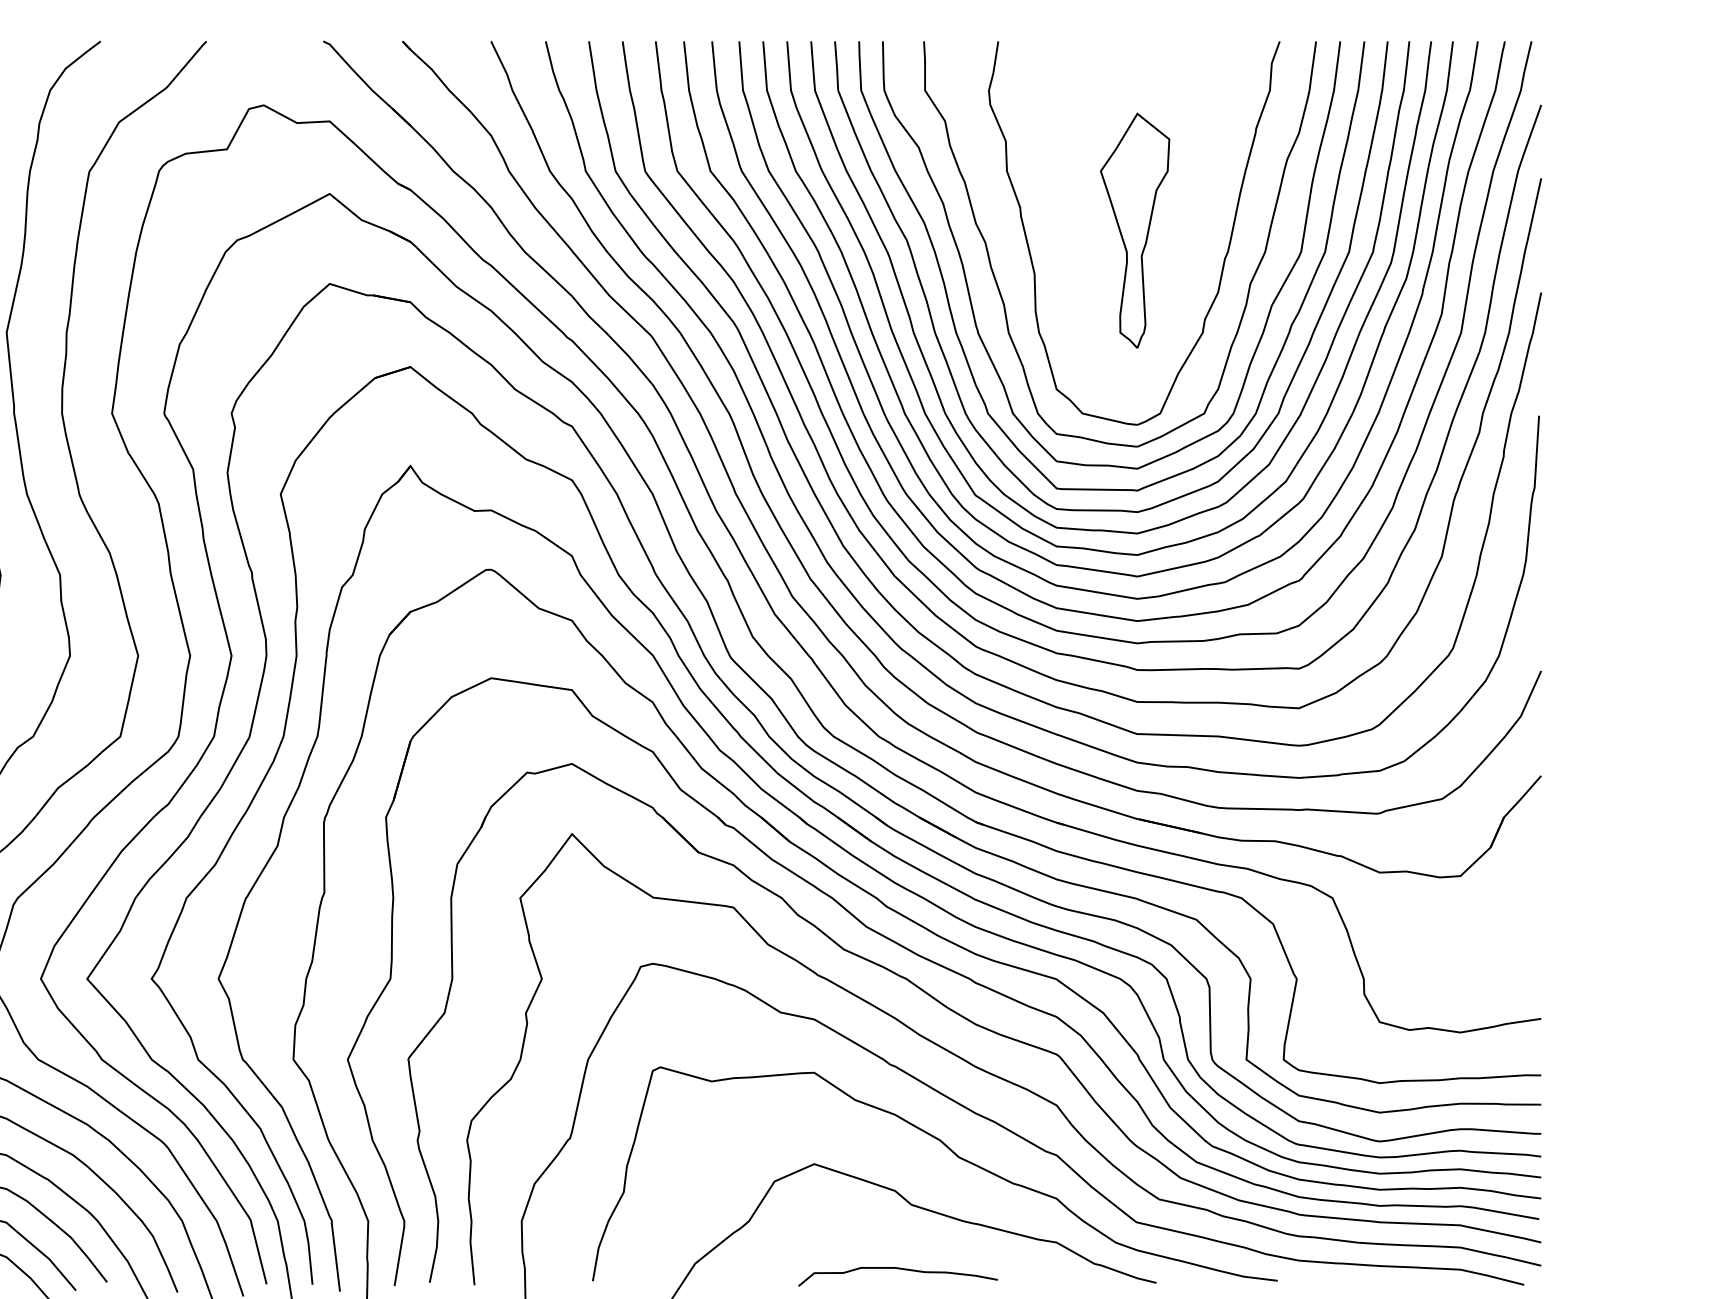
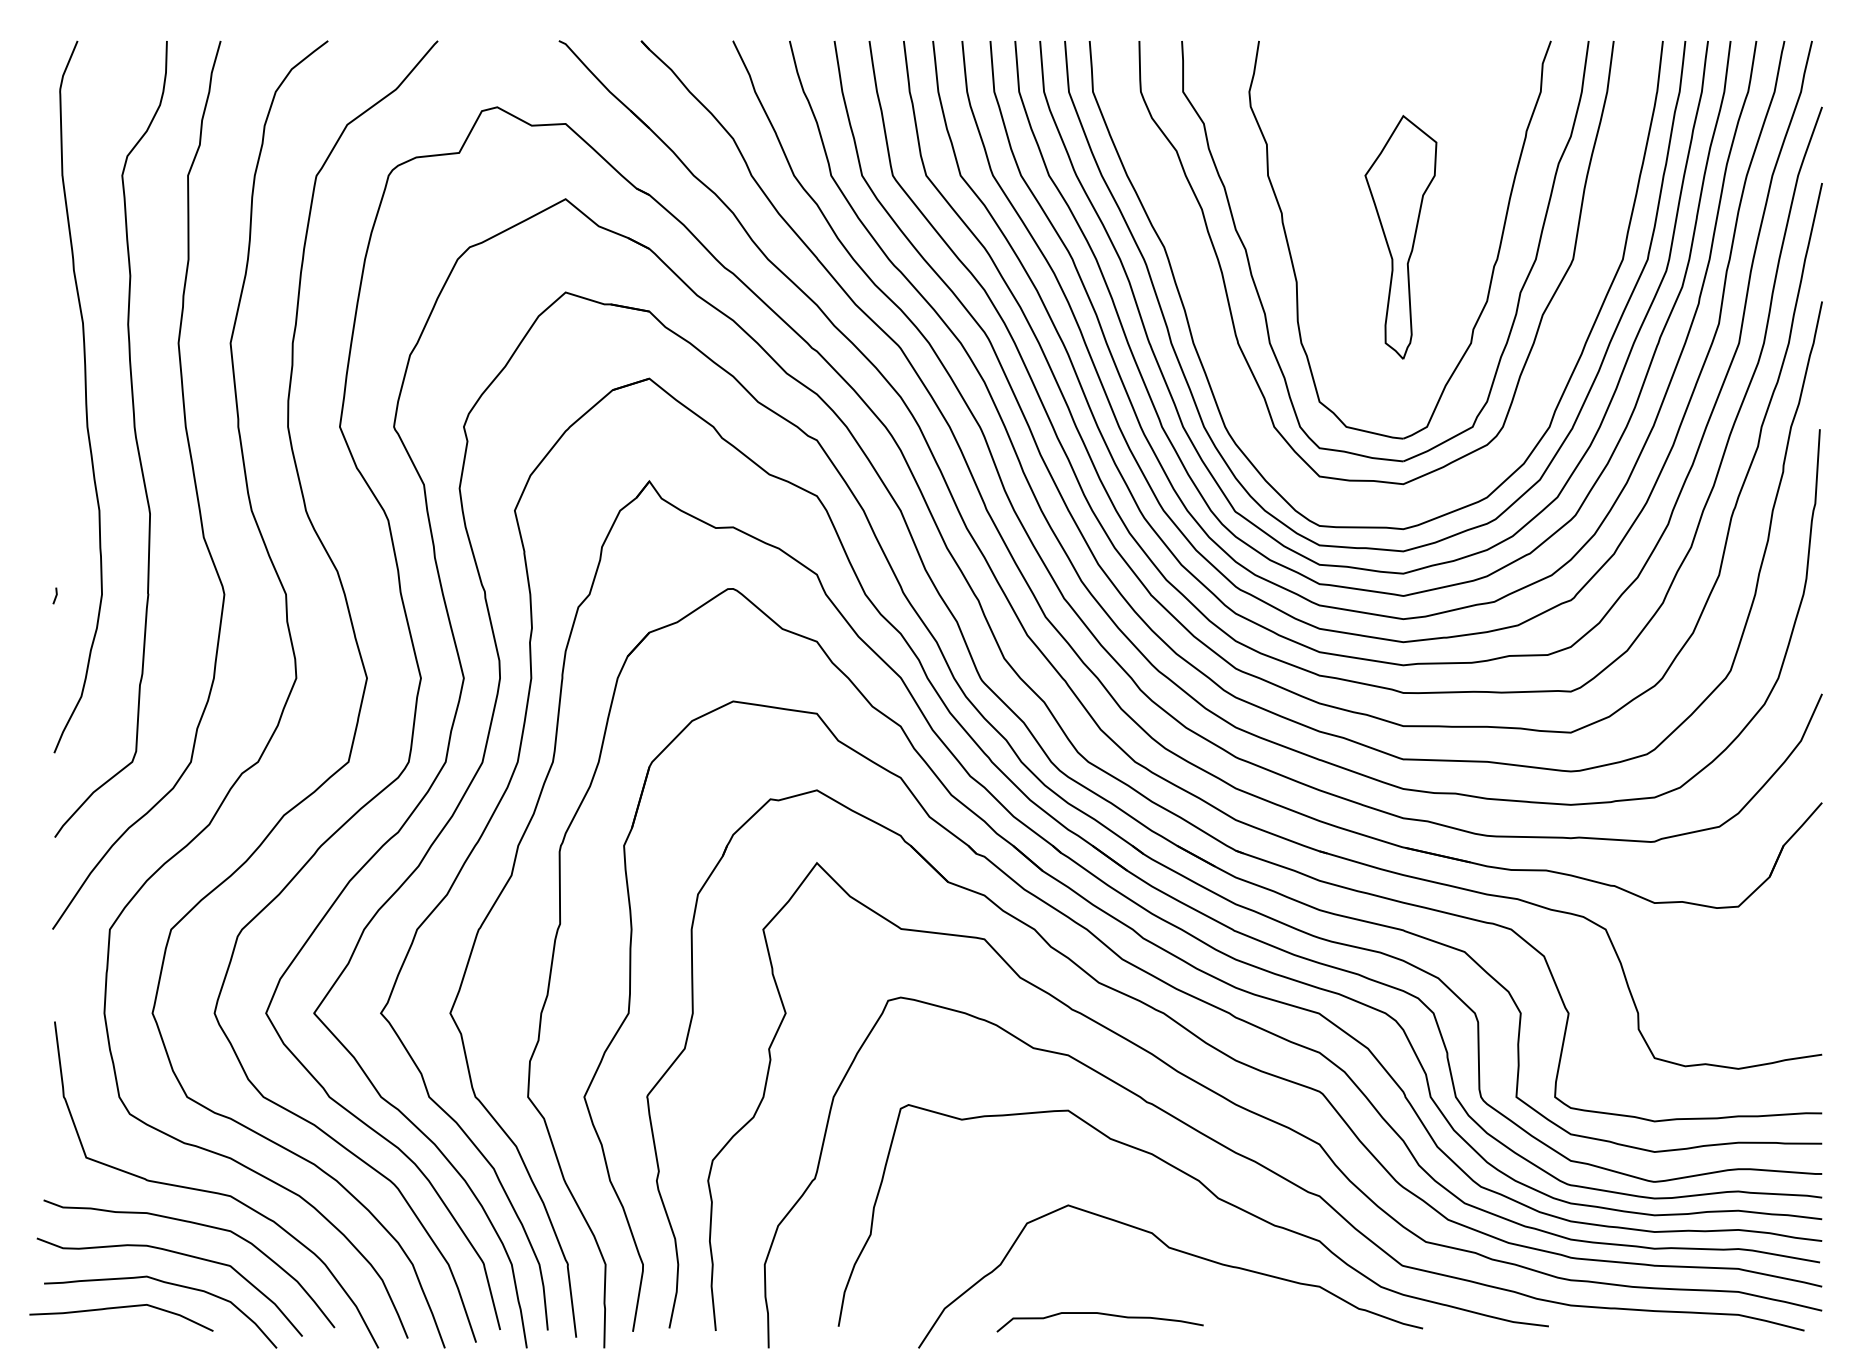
curve: (950, 306) -> (1209, 315), removed
curve: (897, 1269) -> (1099, 1314), moved

